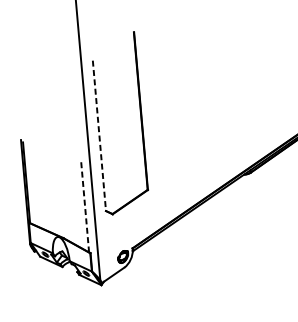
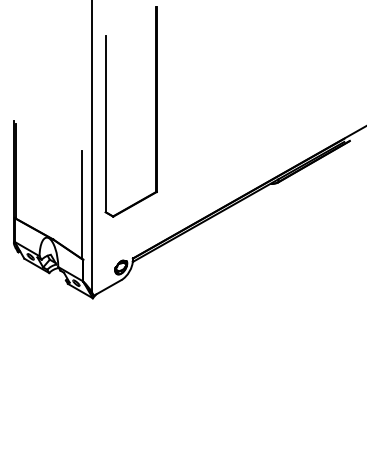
line: (99, 136) -> (105, 124), dashed -> solid
line: (84, 206) -> (81, 204), dashed -> solid

